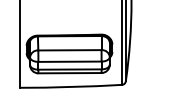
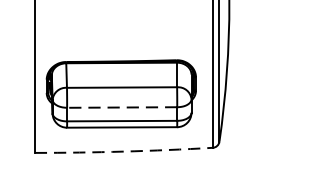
line: (70, 61) -> (123, 107), solid -> dashed
arc: (70, 87) -> (123, 152), solid -> dashed

